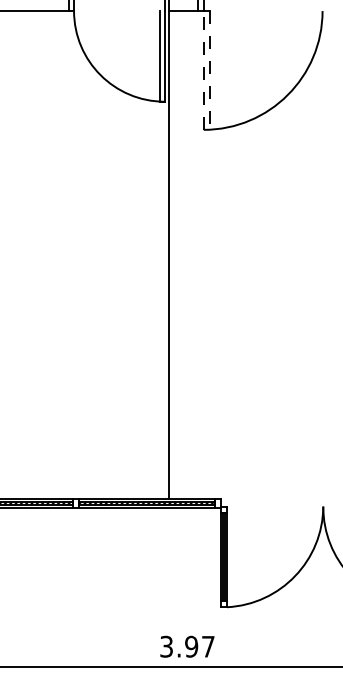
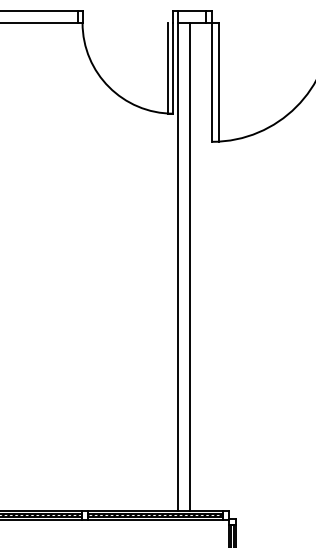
line: (203, 69) -> (212, 81), dashed -> solid
line: (210, 70) -> (219, 82), dashed -> solid
line: (181, 255) -> (190, 267), added

